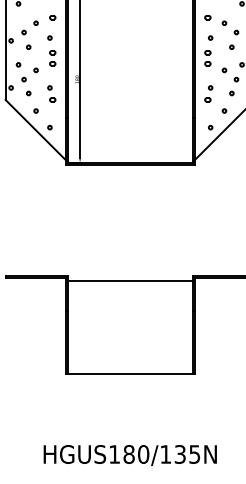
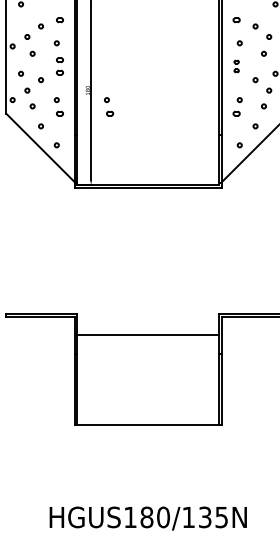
part: (207, 58) -> (236, 66), size x0.7
part: (95, 93) -> (108, 106), added
line: (129, 281) -> (147, 335), moved

